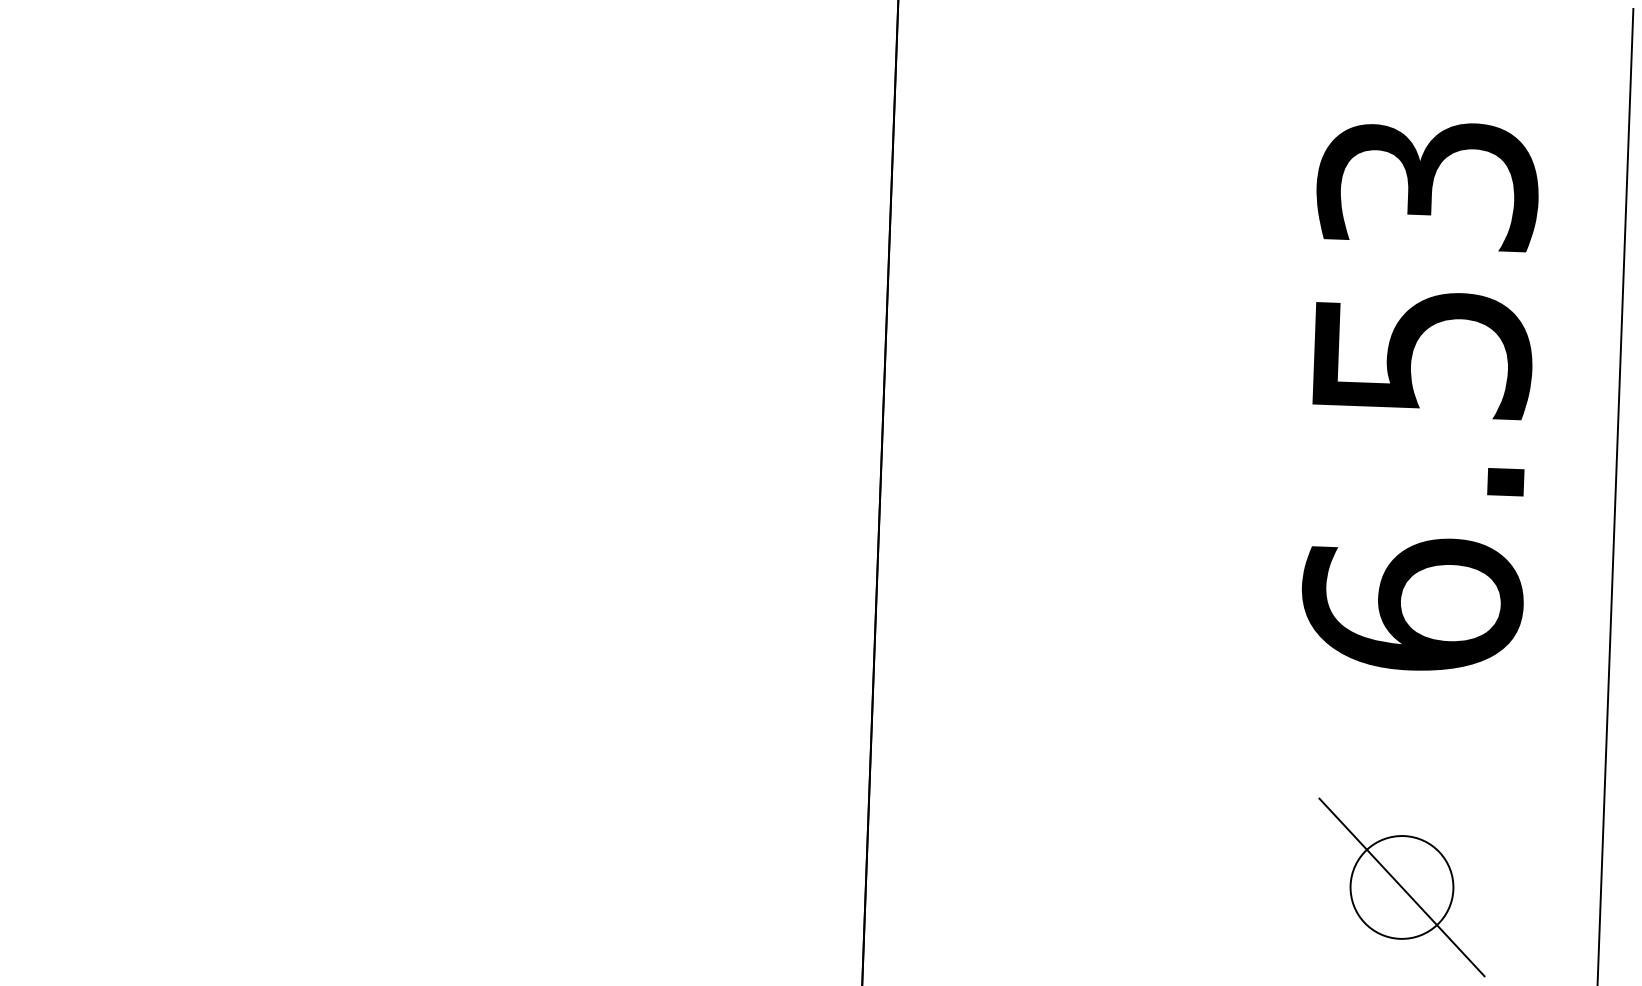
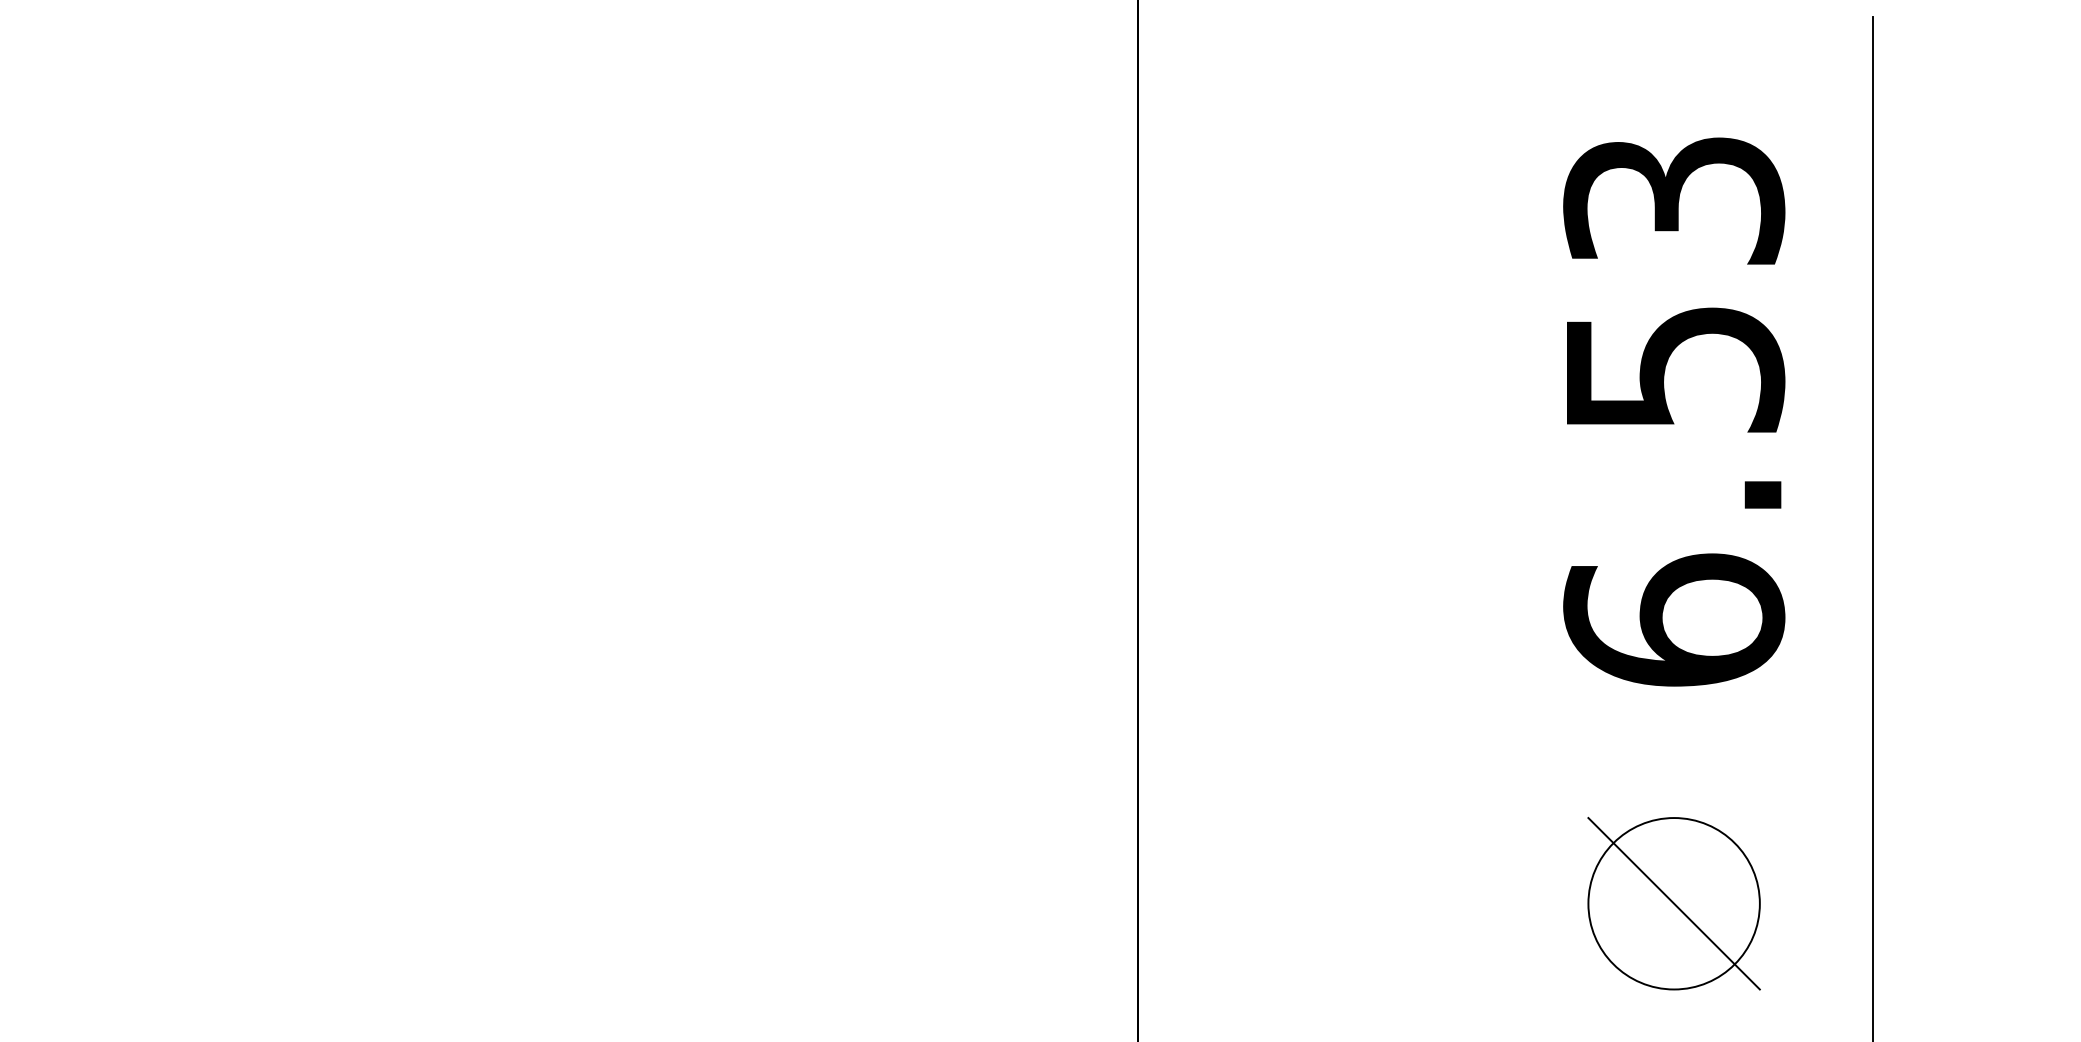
circle: (1401, 887) -> (1673, 903), size x1.67

